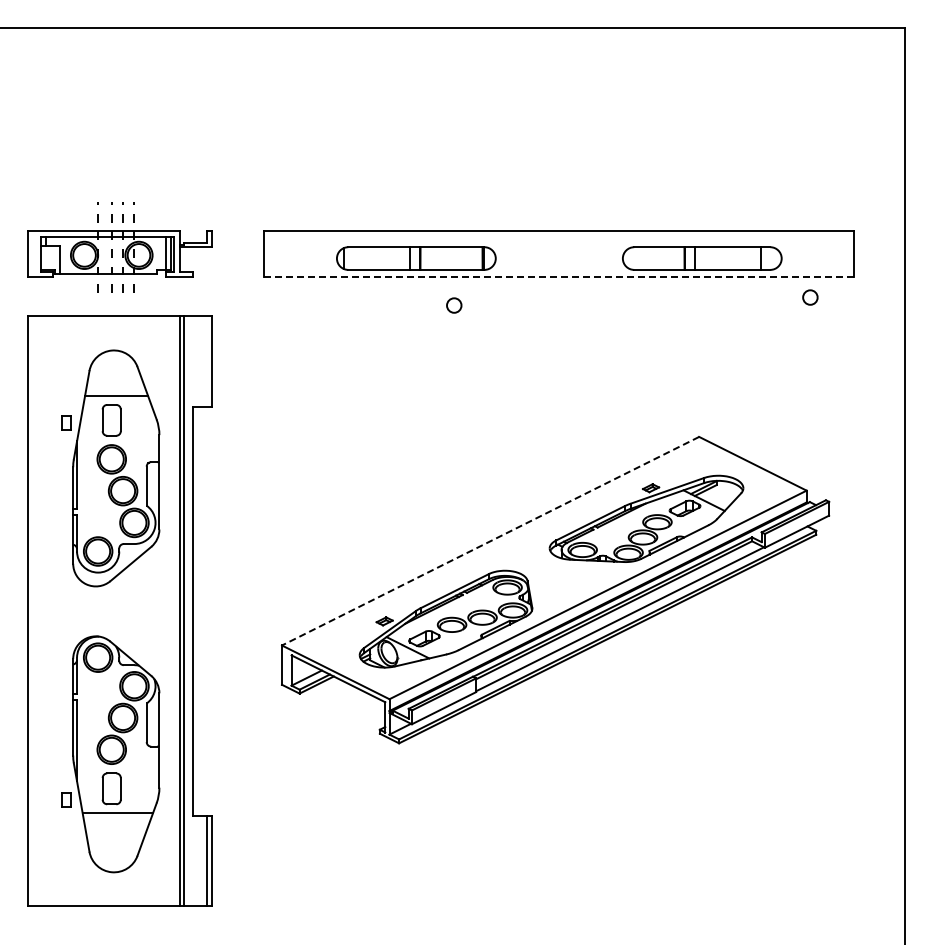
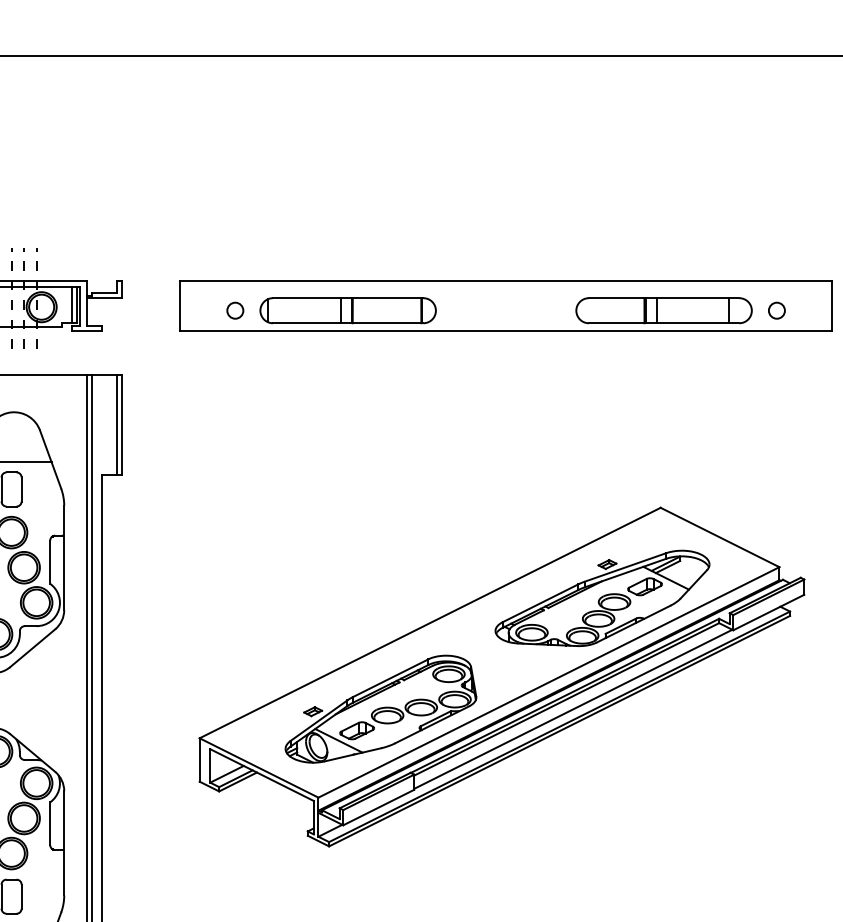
line: (559, 276) -> (506, 330), dashed -> solid
circle: (810, 297) -> (777, 310), moved
circle: (454, 305) -> (235, 310), moved
line: (207, 361) -> (117, 424), added
line: (490, 541) -> (430, 623), dashed -> solid

